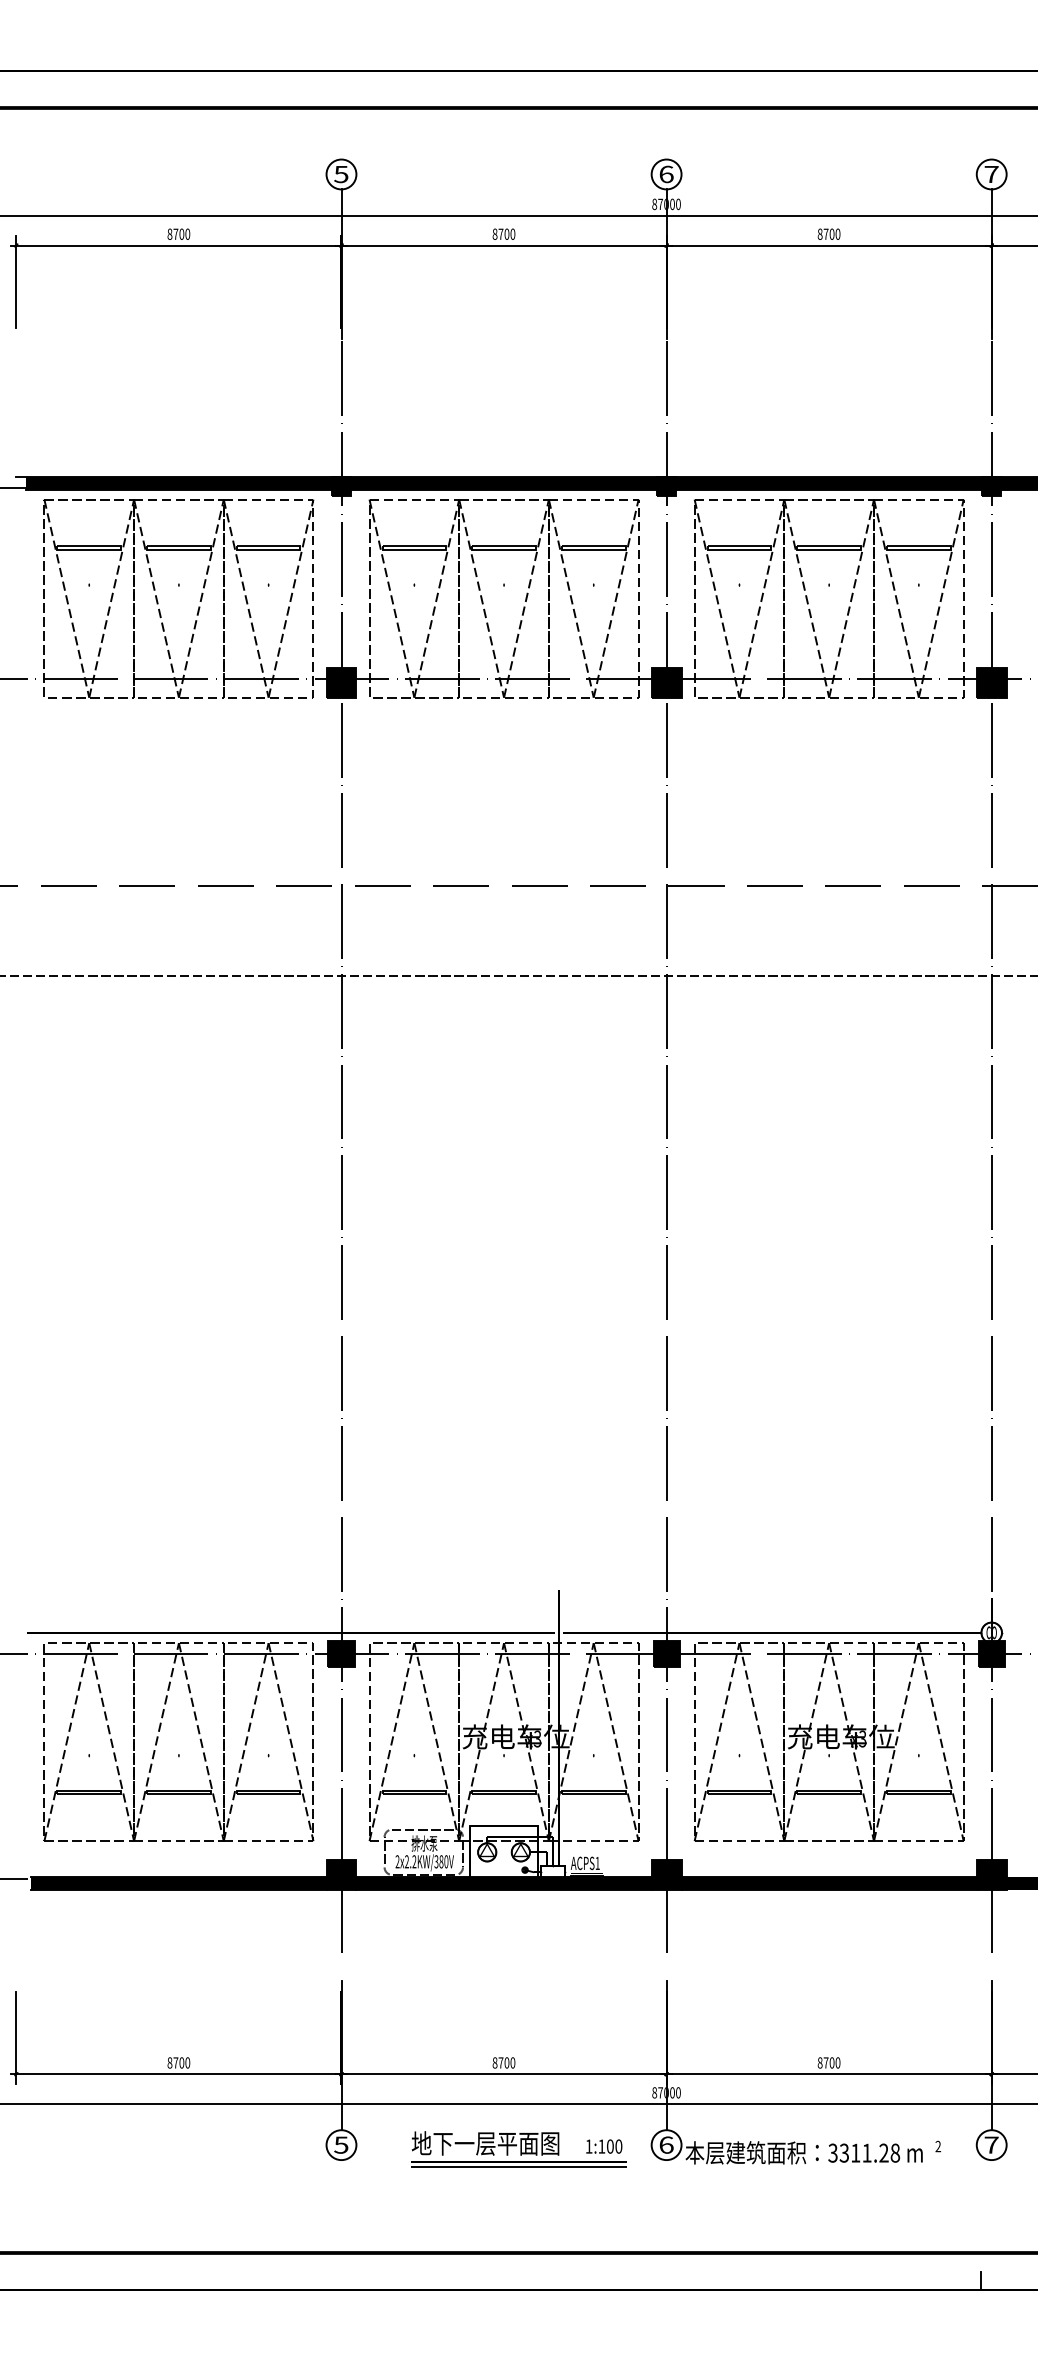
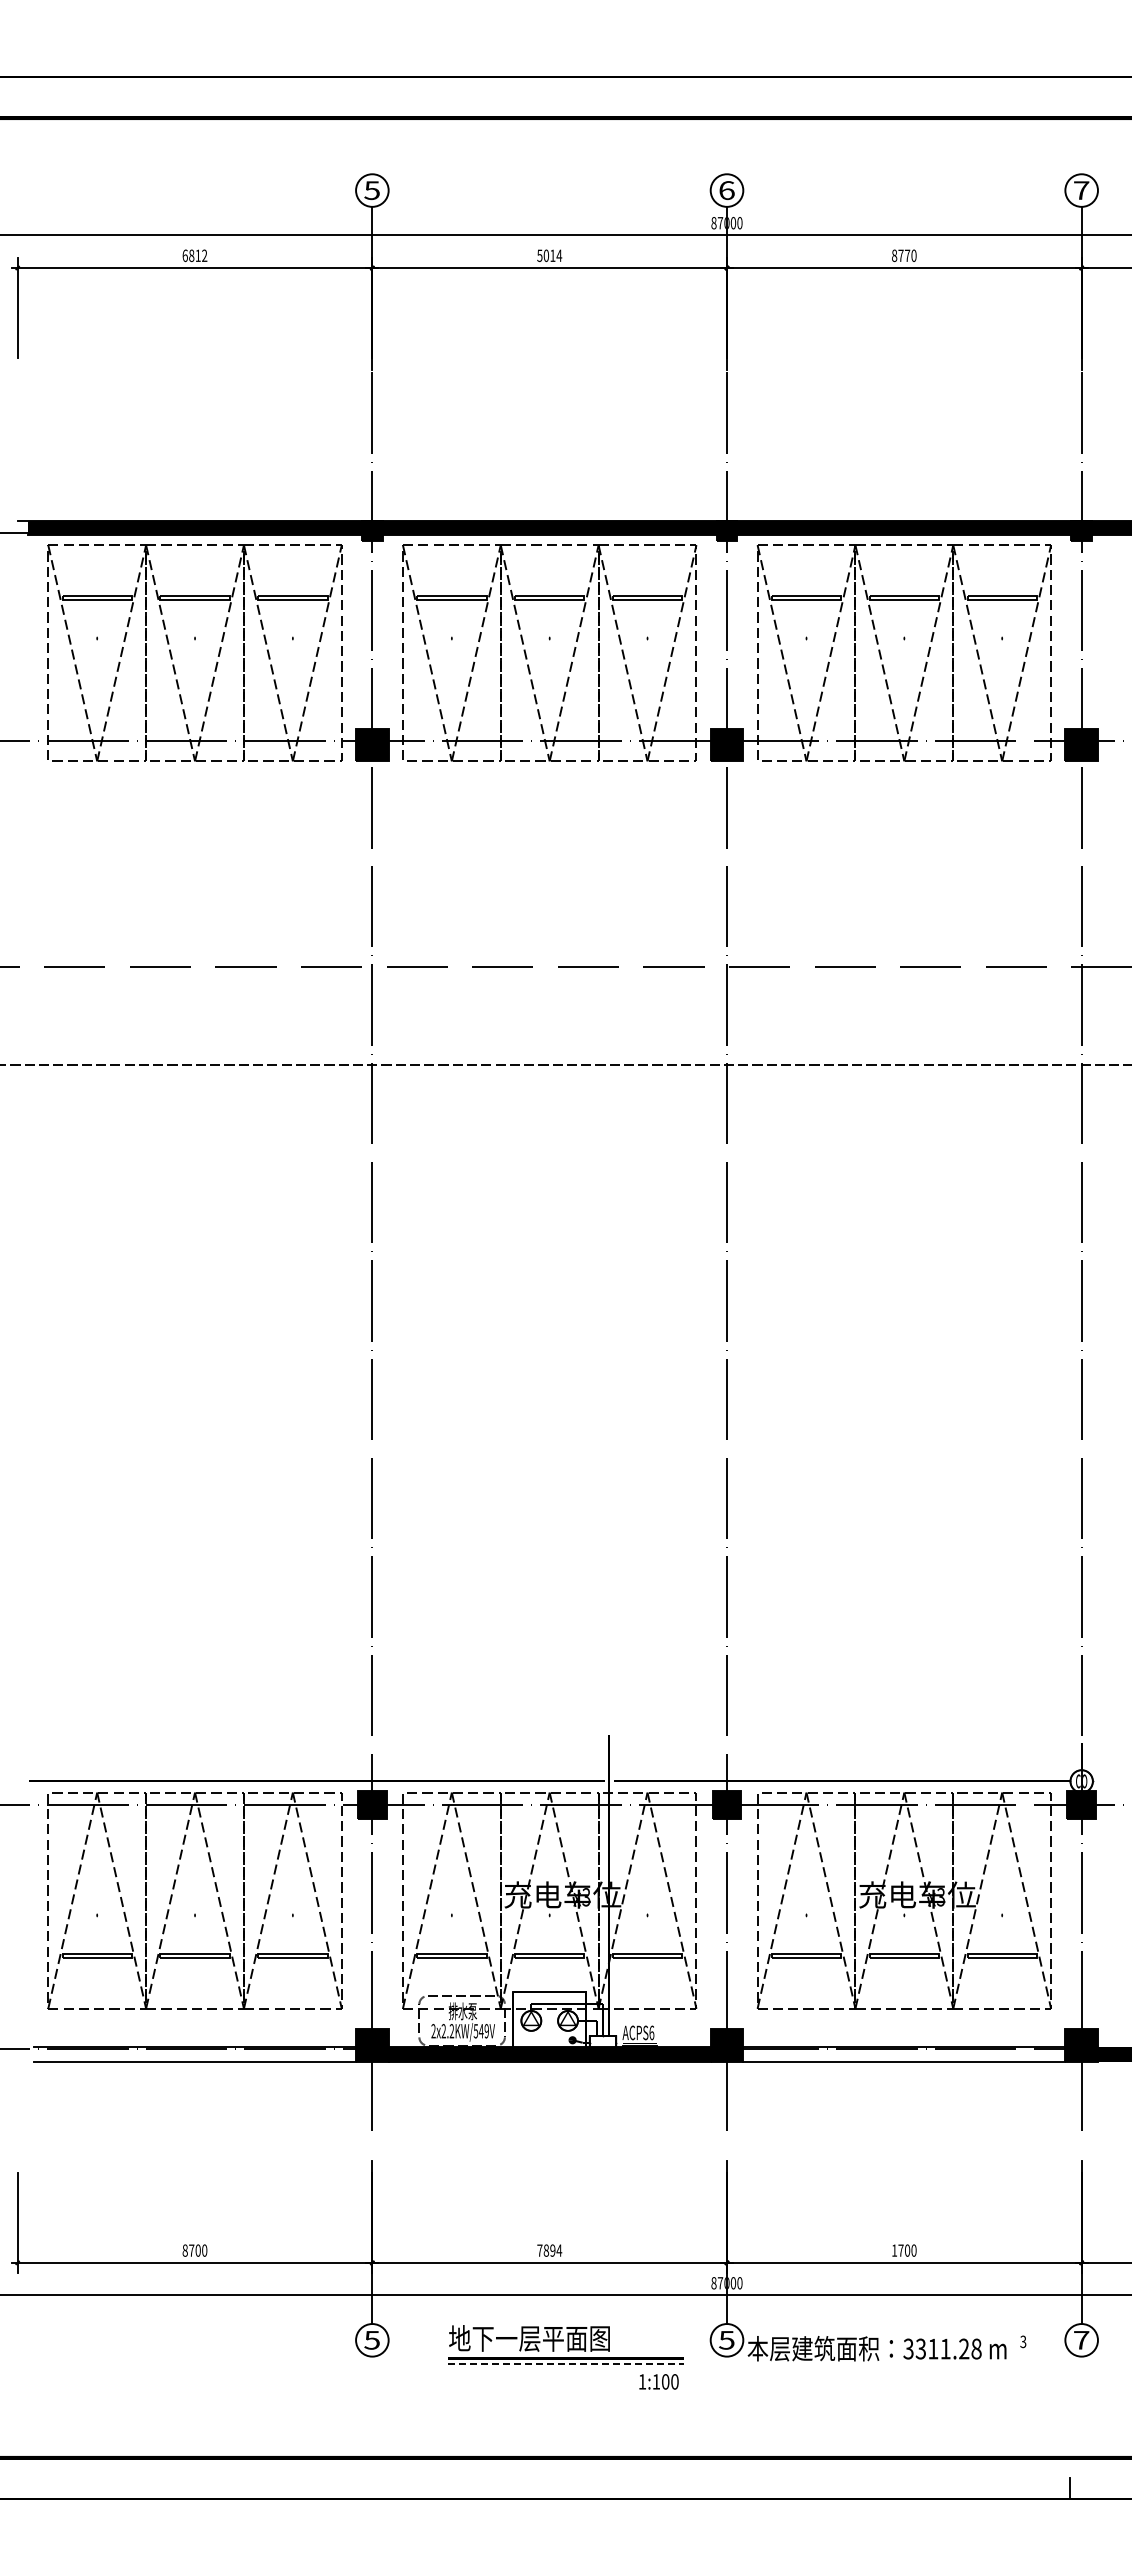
text: (178, 234) -> (194, 255), 8700 -> 6812
text: (503, 234) -> (549, 255), 8700 -> 5014
text: (832, 234) -> (907, 255), 8700 -> 8770
text: (441, 1862) -> (481, 2031), 2x2.2KW/380V -> 2x2.2KW/549V
text: (597, 1862) -> (651, 2032), ACPS1 -> ACPS6
fill: (179, 1883) -> (195, 2054), removed
fill: (829, 1883) -> (904, 2054), removed
text: (503, 2062) -> (549, 2250), 8700 -> 7894
text: (820, 2062) -> (894, 2250), 8700 -> 1700
text: (666, 2144) -> (726, 2339), 6 -> 5
text: (603, 2146) -> (658, 2381), moved
text: (938, 2147) -> (1023, 2342), 2 -> 3
line: (518, 2167) -> (565, 2364), solid -> dashed

